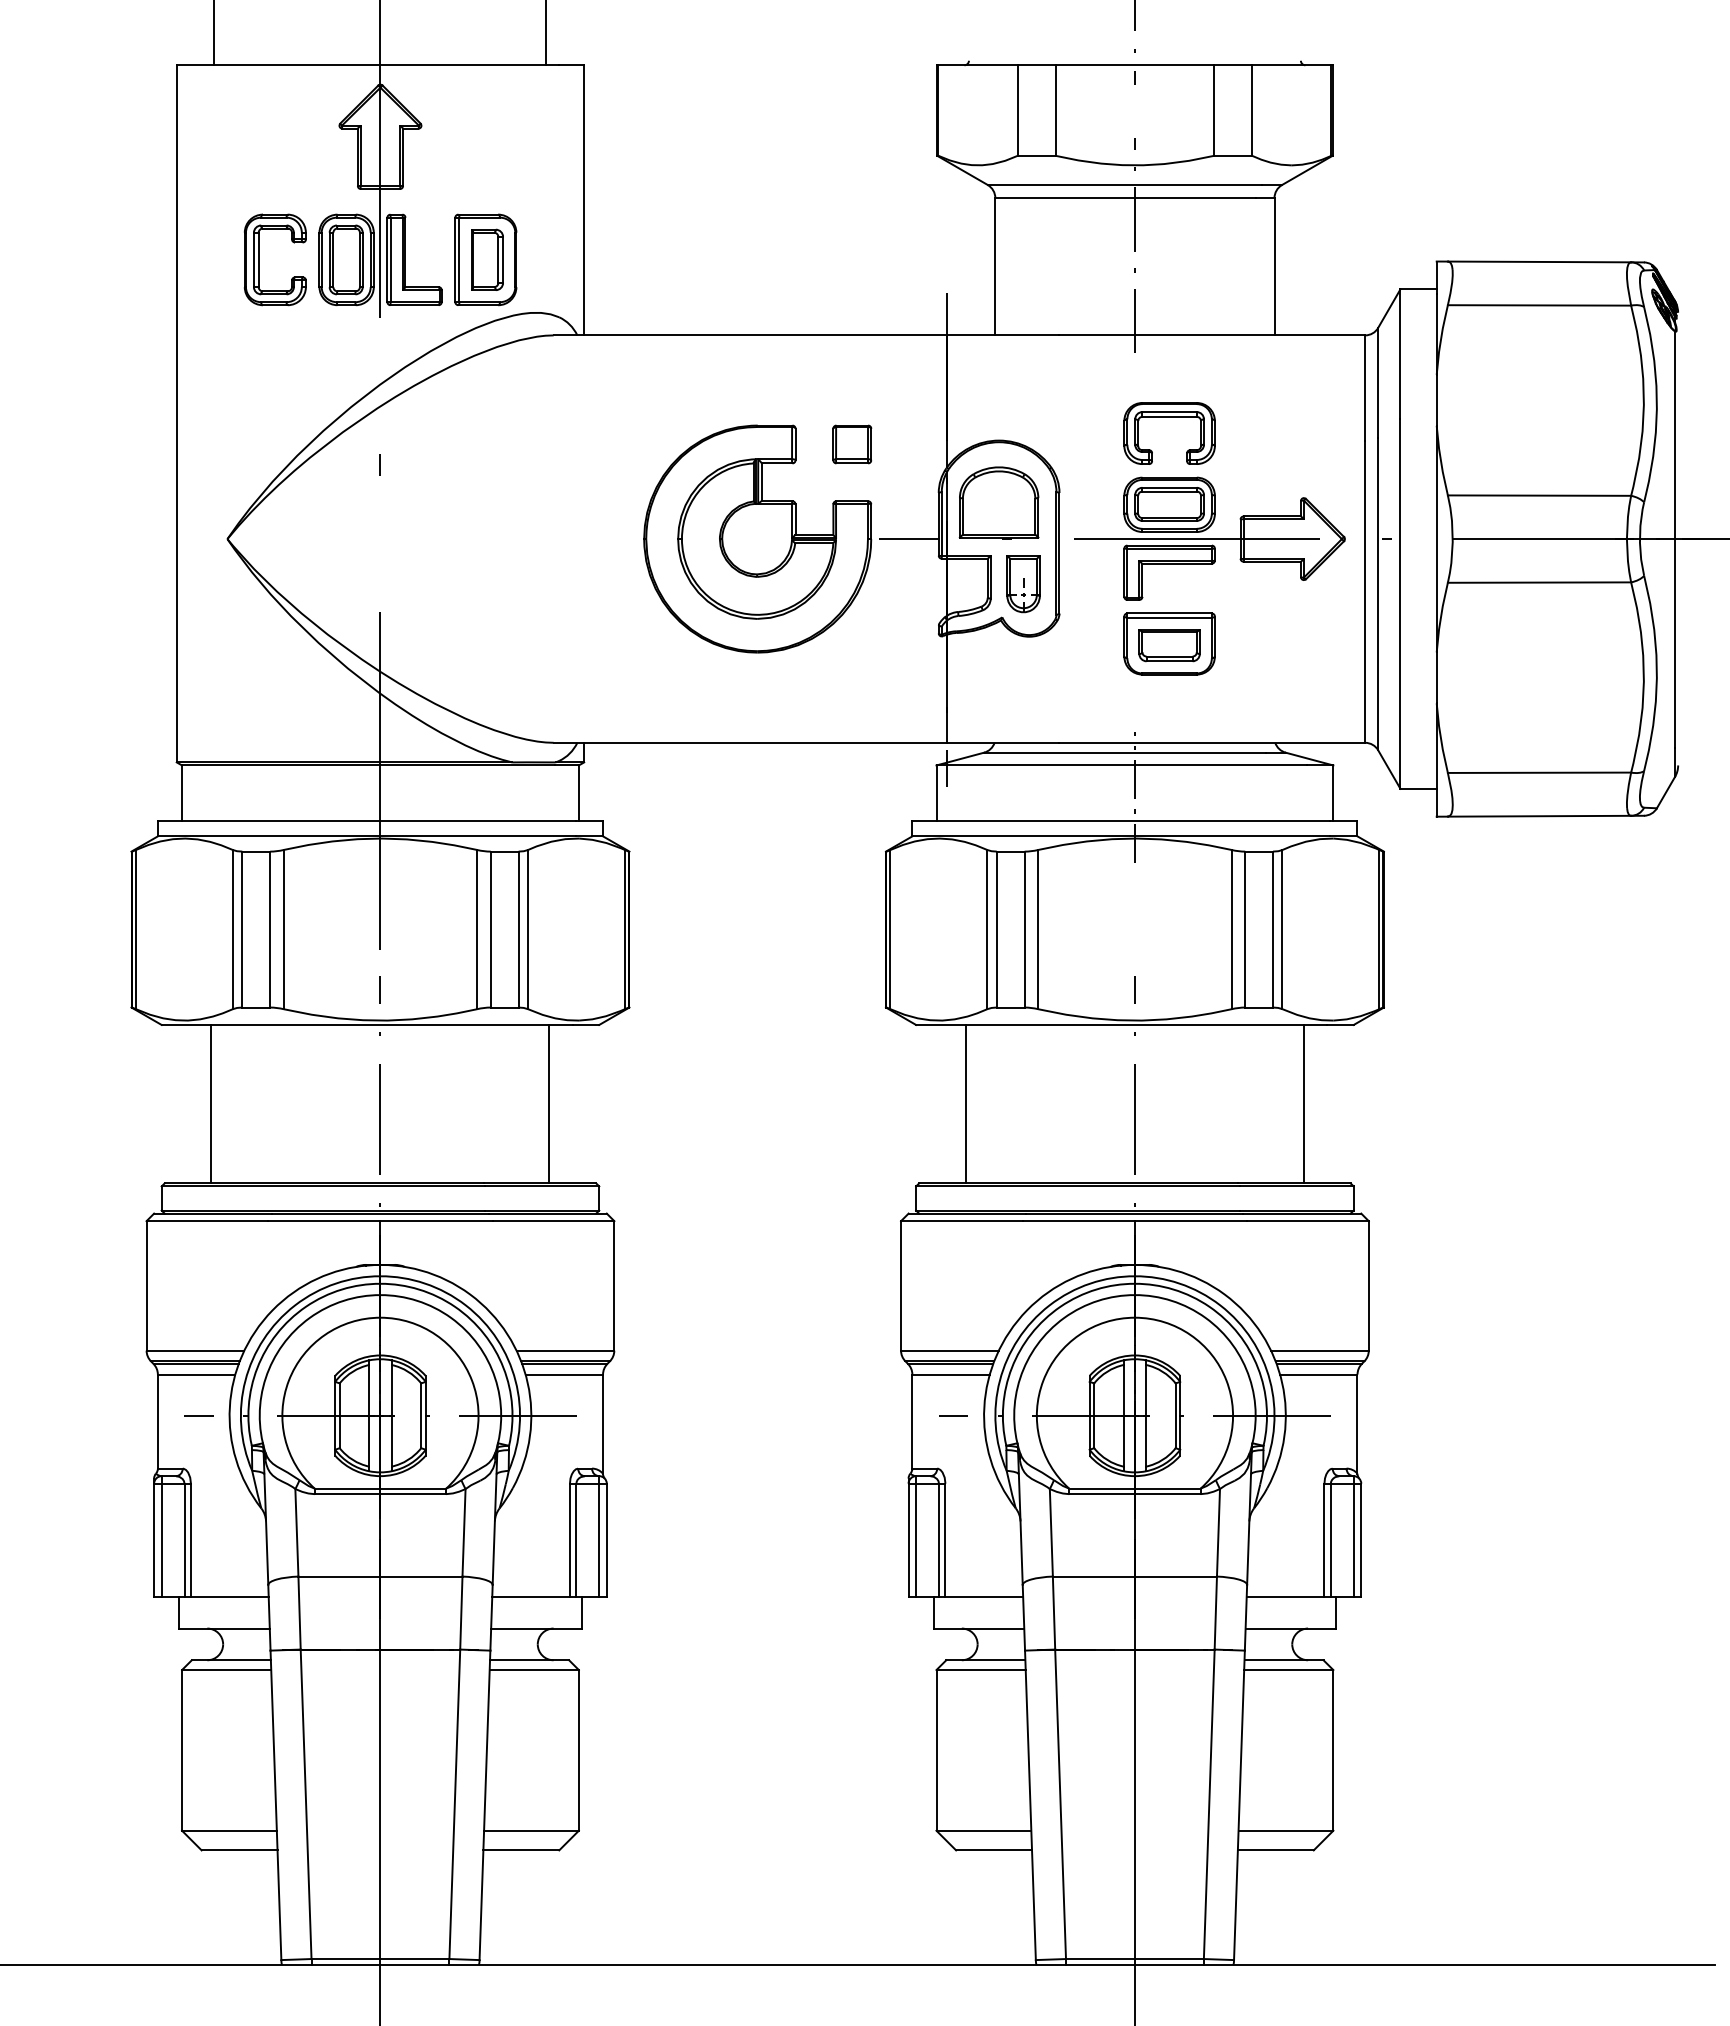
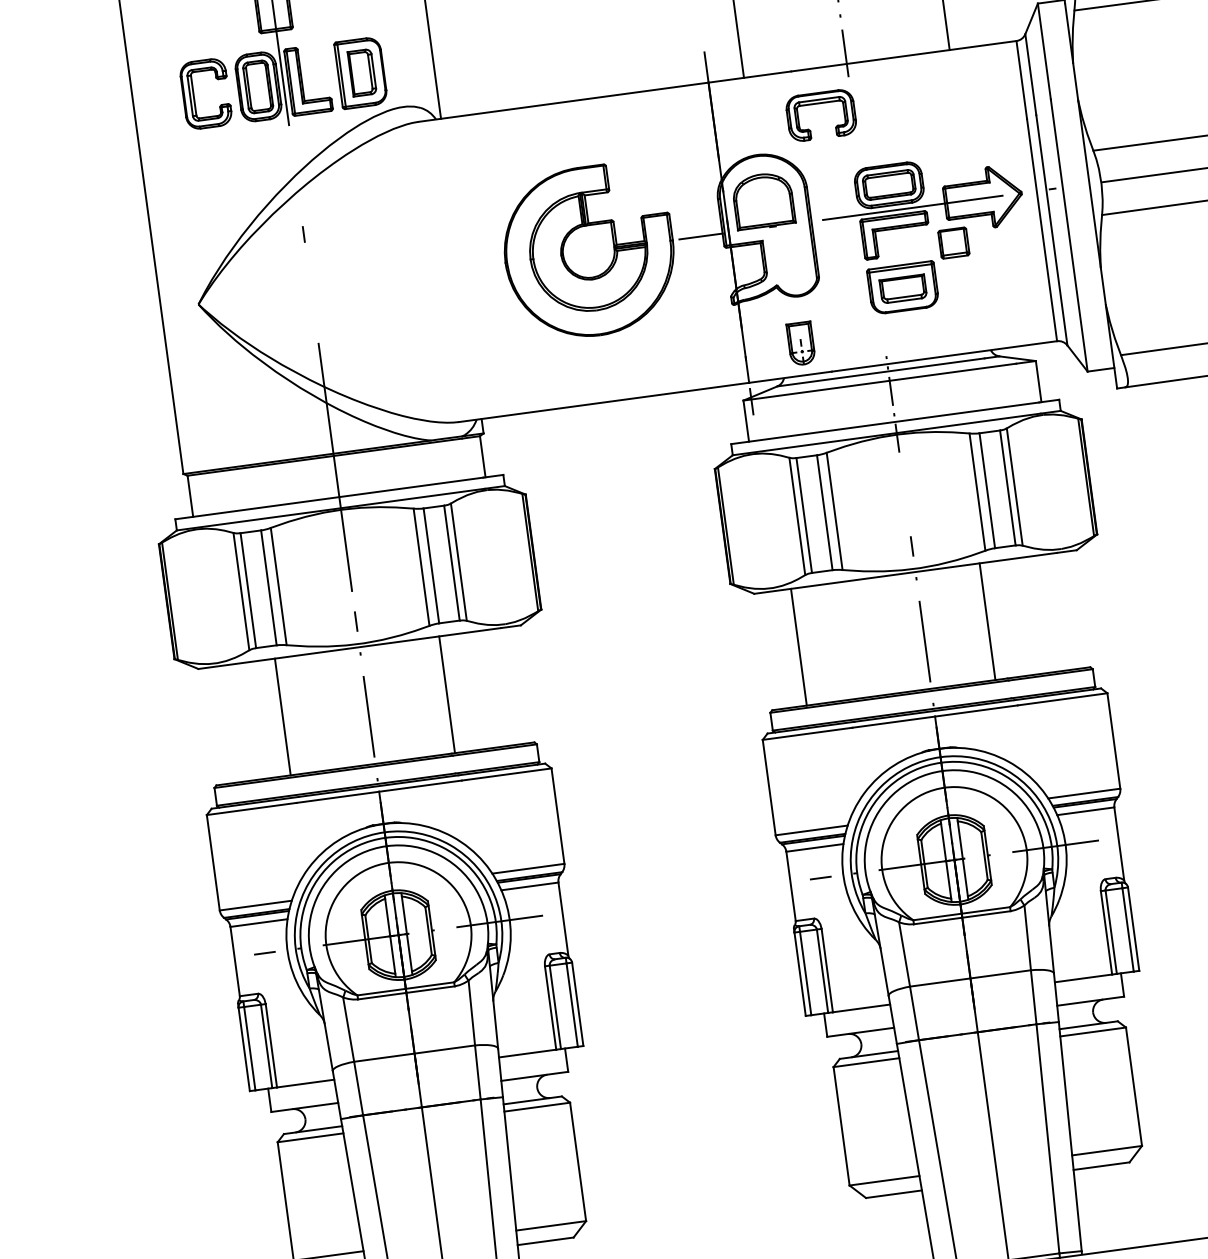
part: (1169, 417) -> (819, 103), moved
part: (852, 444) -> (954, 243), moved
part: (1023, 584) -> (801, 344), moved
line: (211, 1103) -> (282, 716), moved
line: (549, 1103) -> (447, 694), moved
line: (1303, 1103) -> (987, 621), moved

